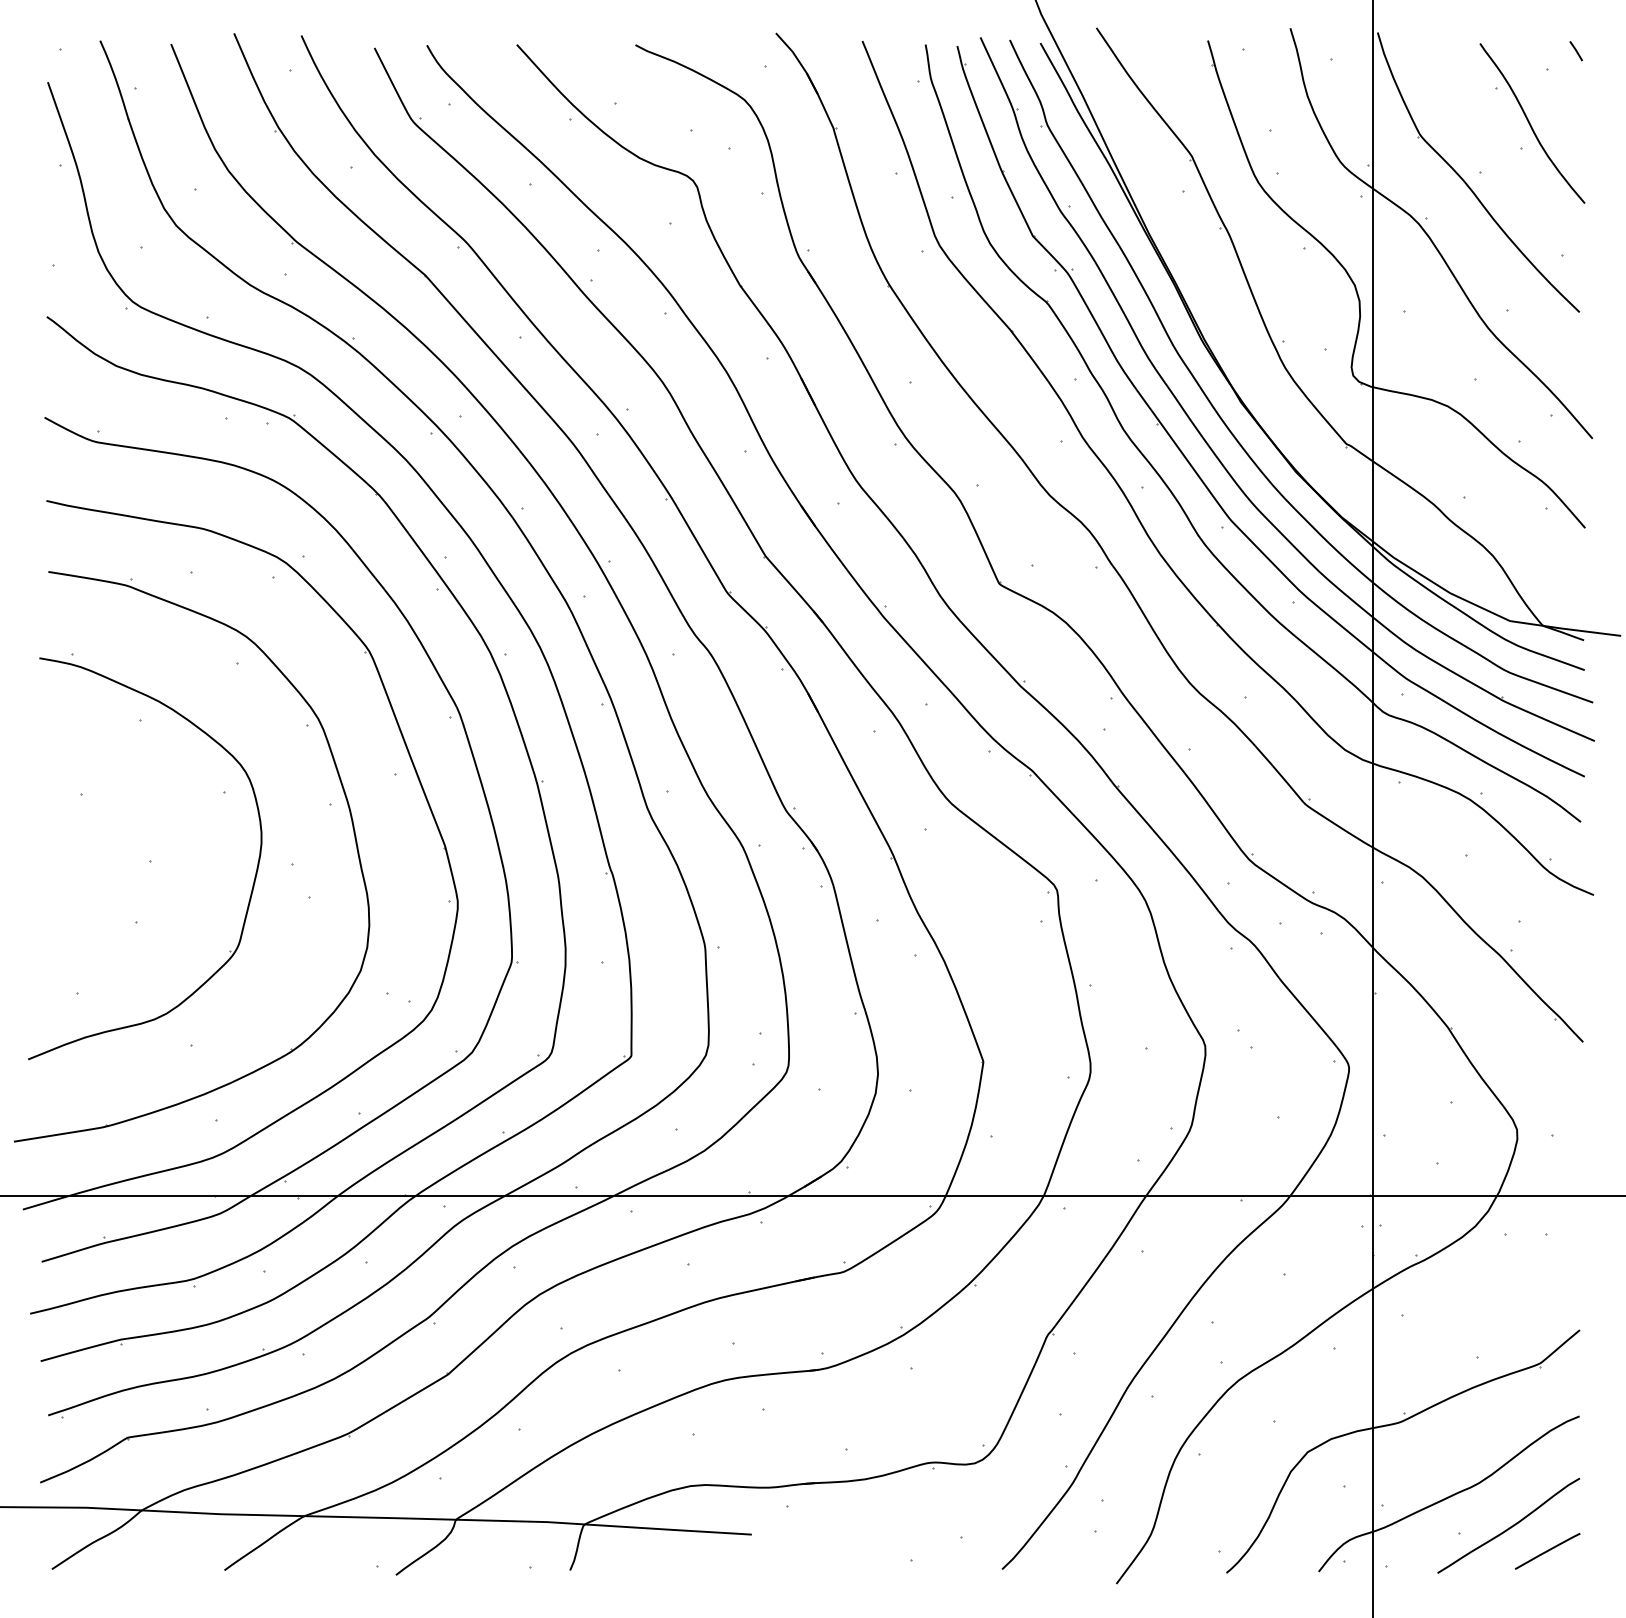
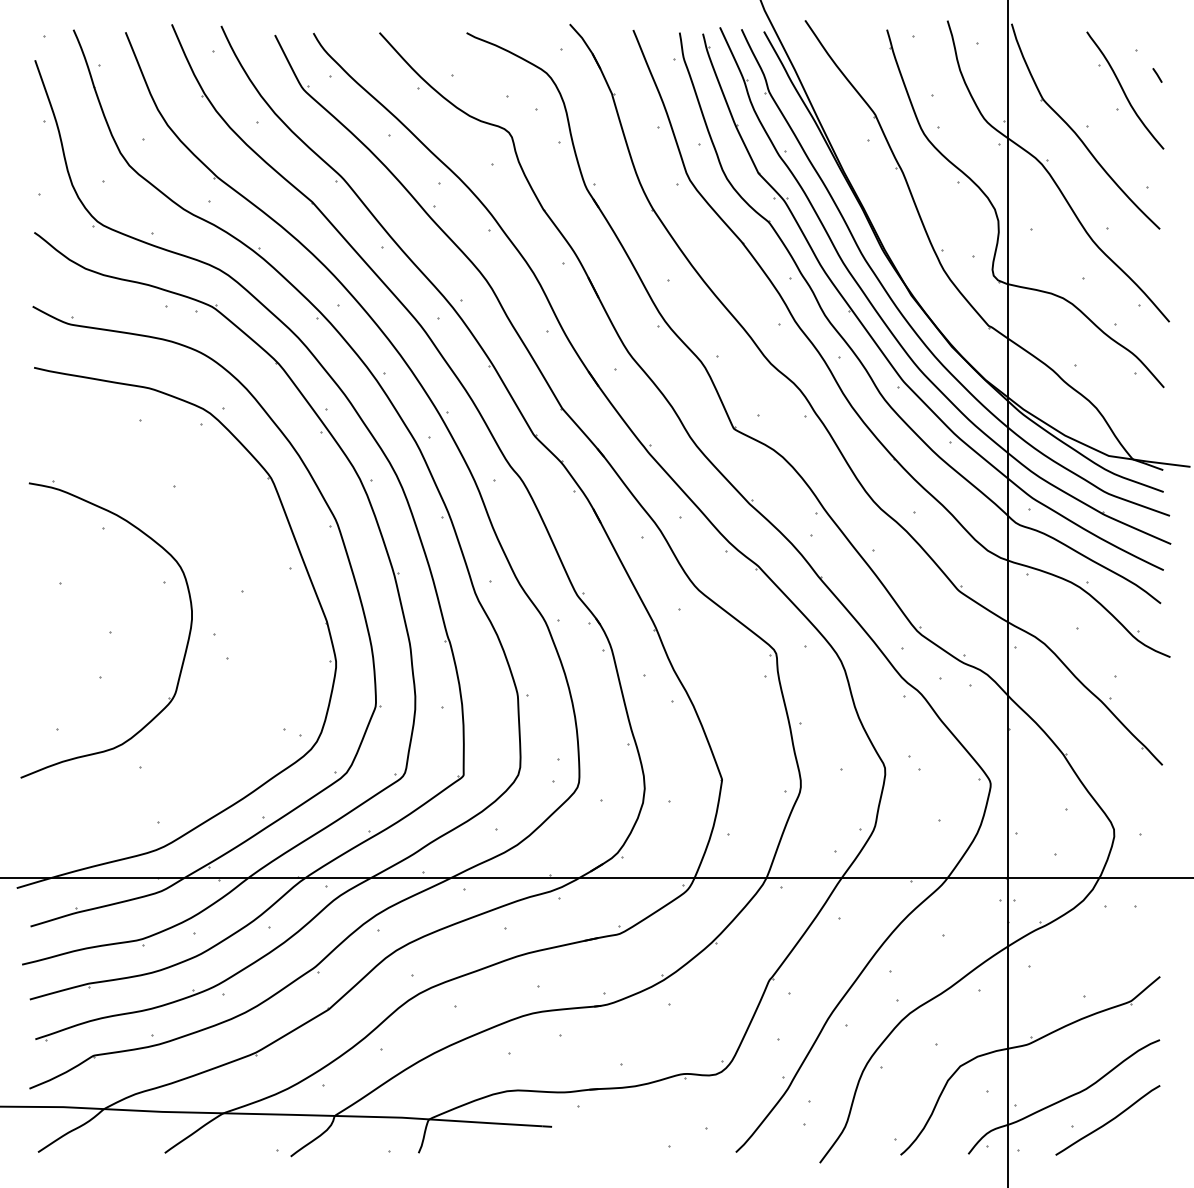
line: (1576, 51) -> (1157, 75), moved
part: (352, 828) -> (258, 608), removed
line: (1547, 1550) -> (1136, 1138), removed

